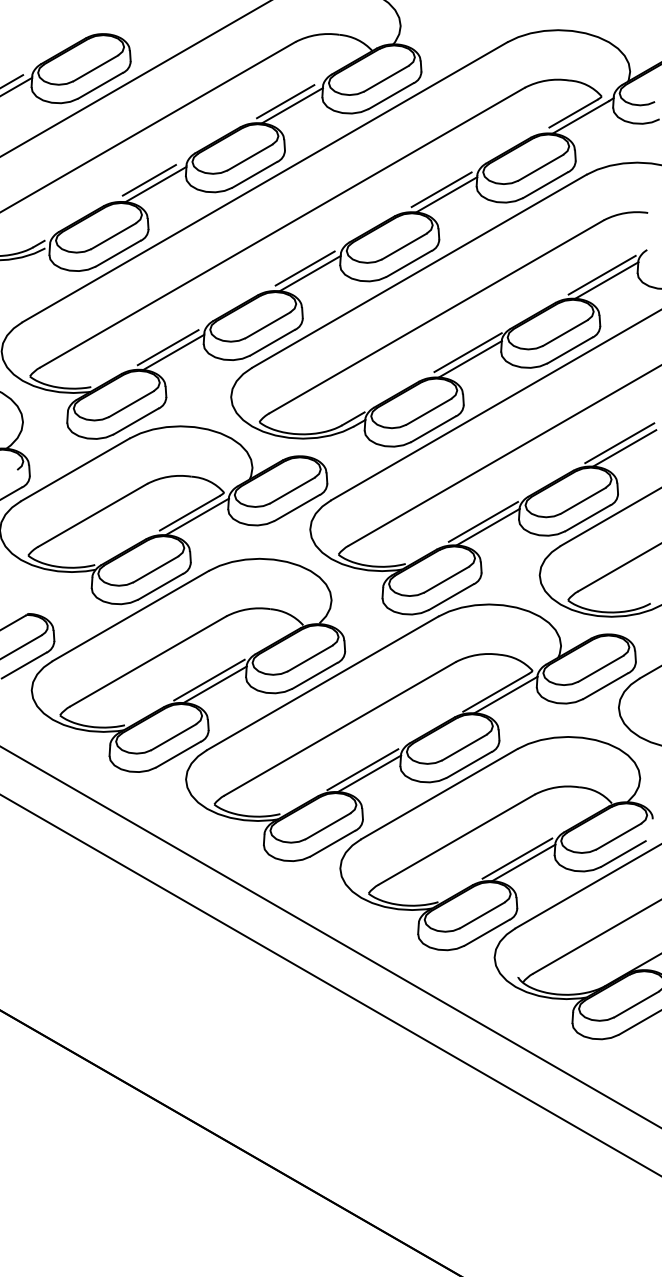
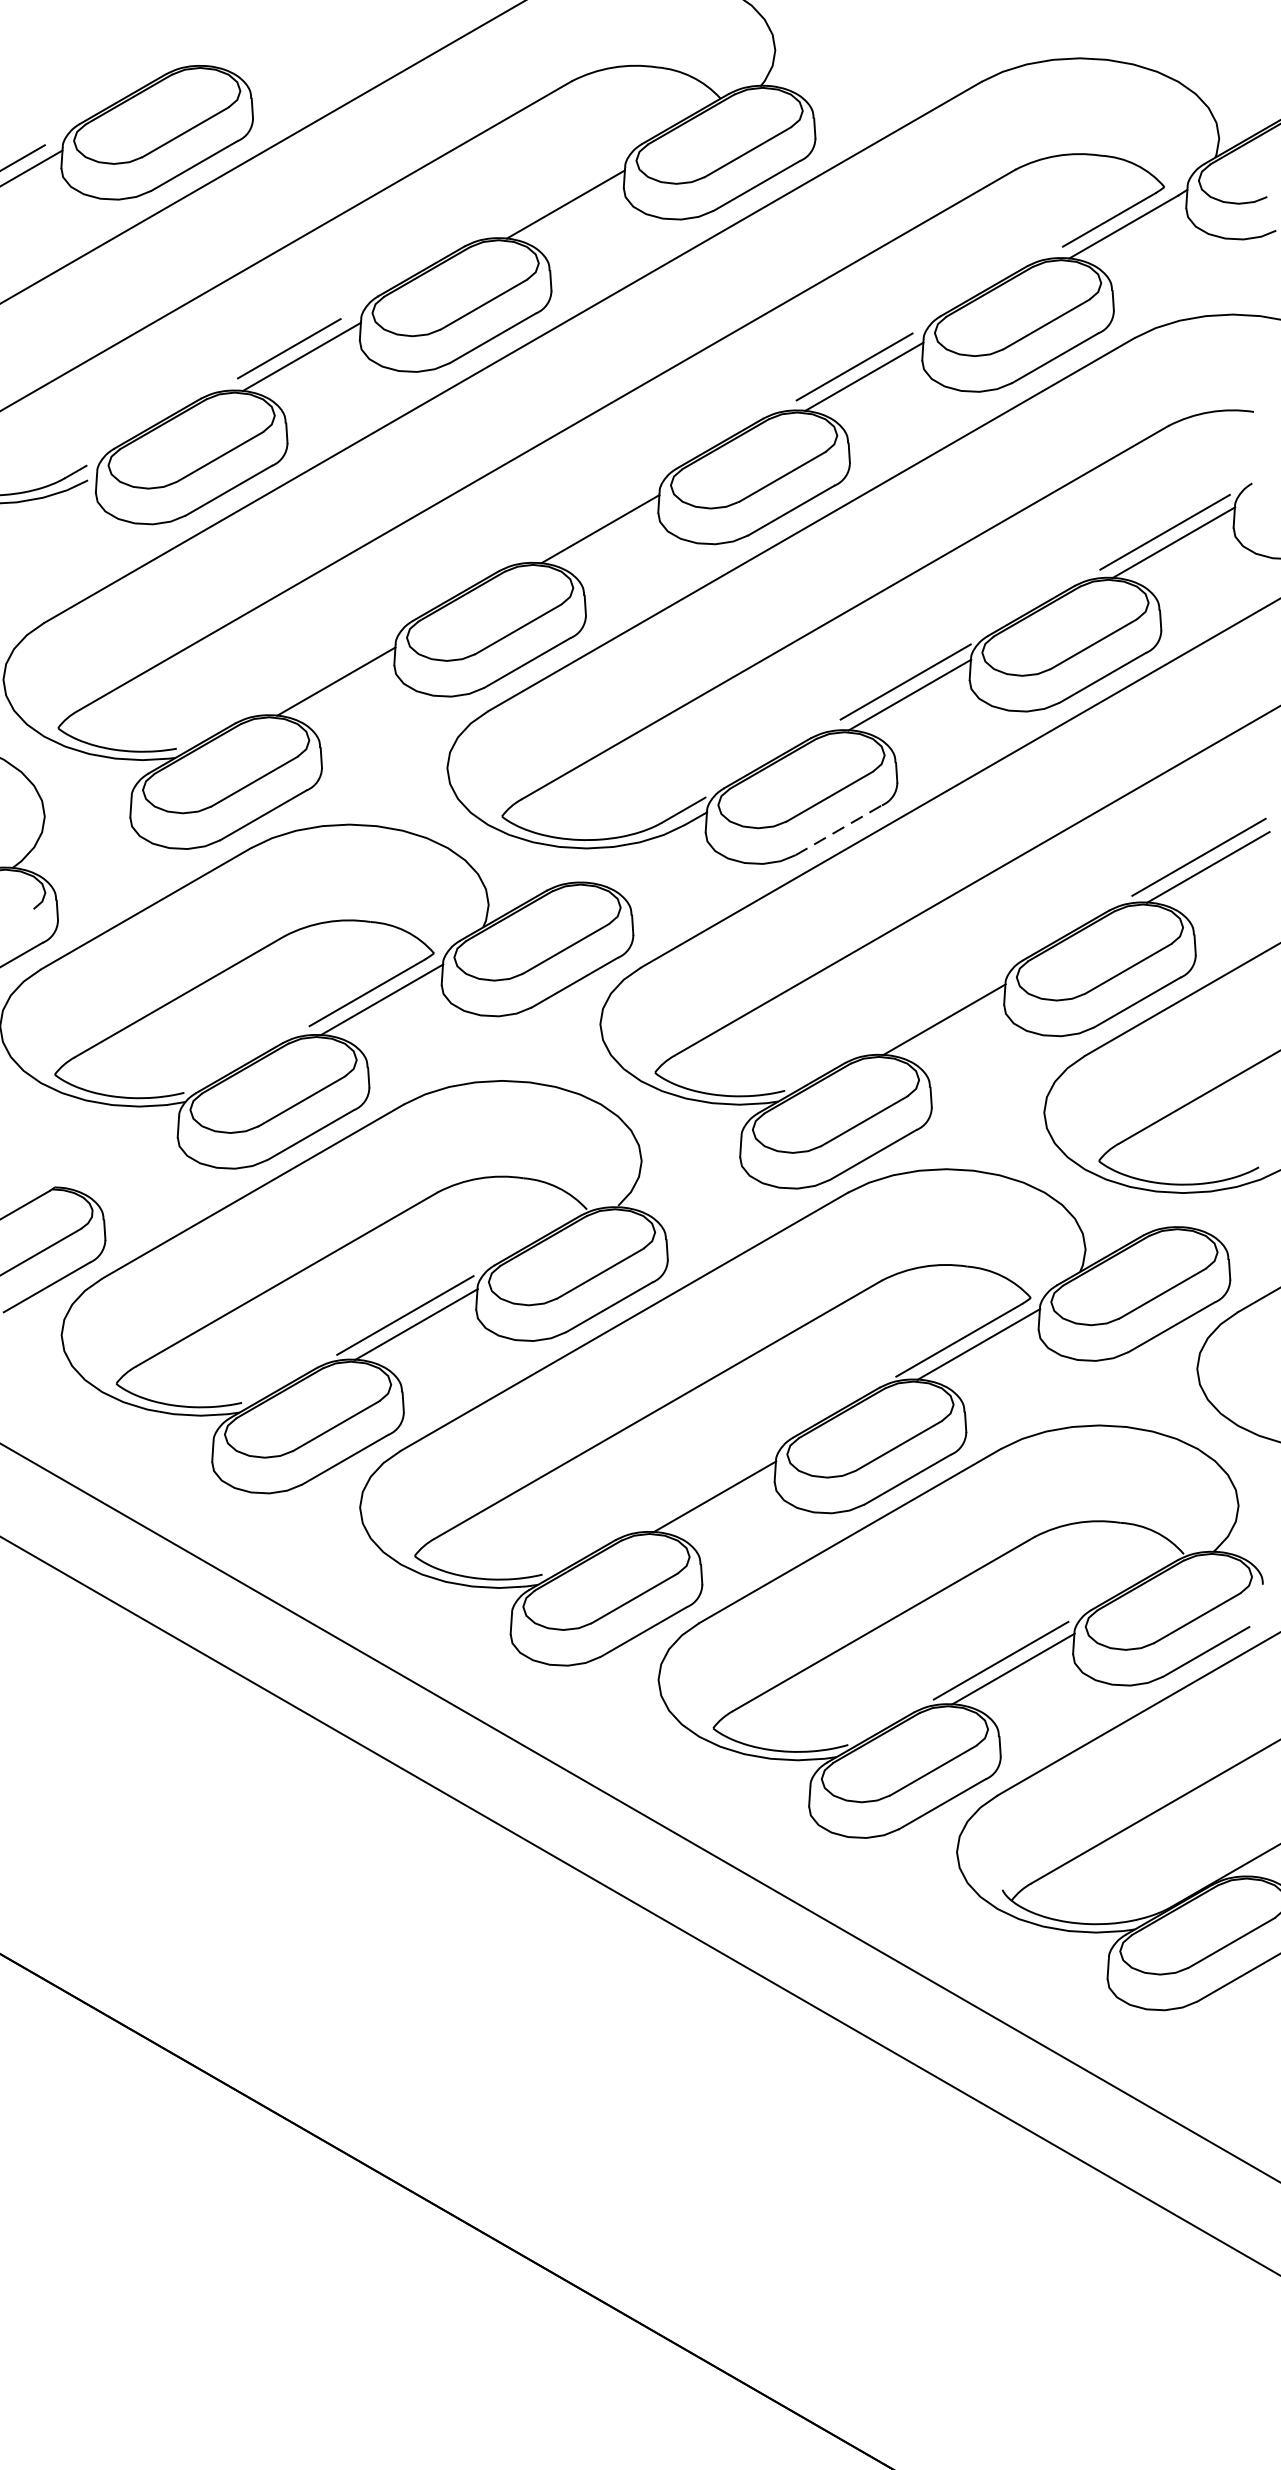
line: (285, 101) -> (552, 196), removed
line: (304, 268) -> (589, 519), removed
line: (167, 347) -> (324, 672), removed
line: (433, 429) -> (838, 830), solid -> dashed
line: (482, 521) -> (933, 1008), removed
line: (362, 769) -> (701, 1488), removed

